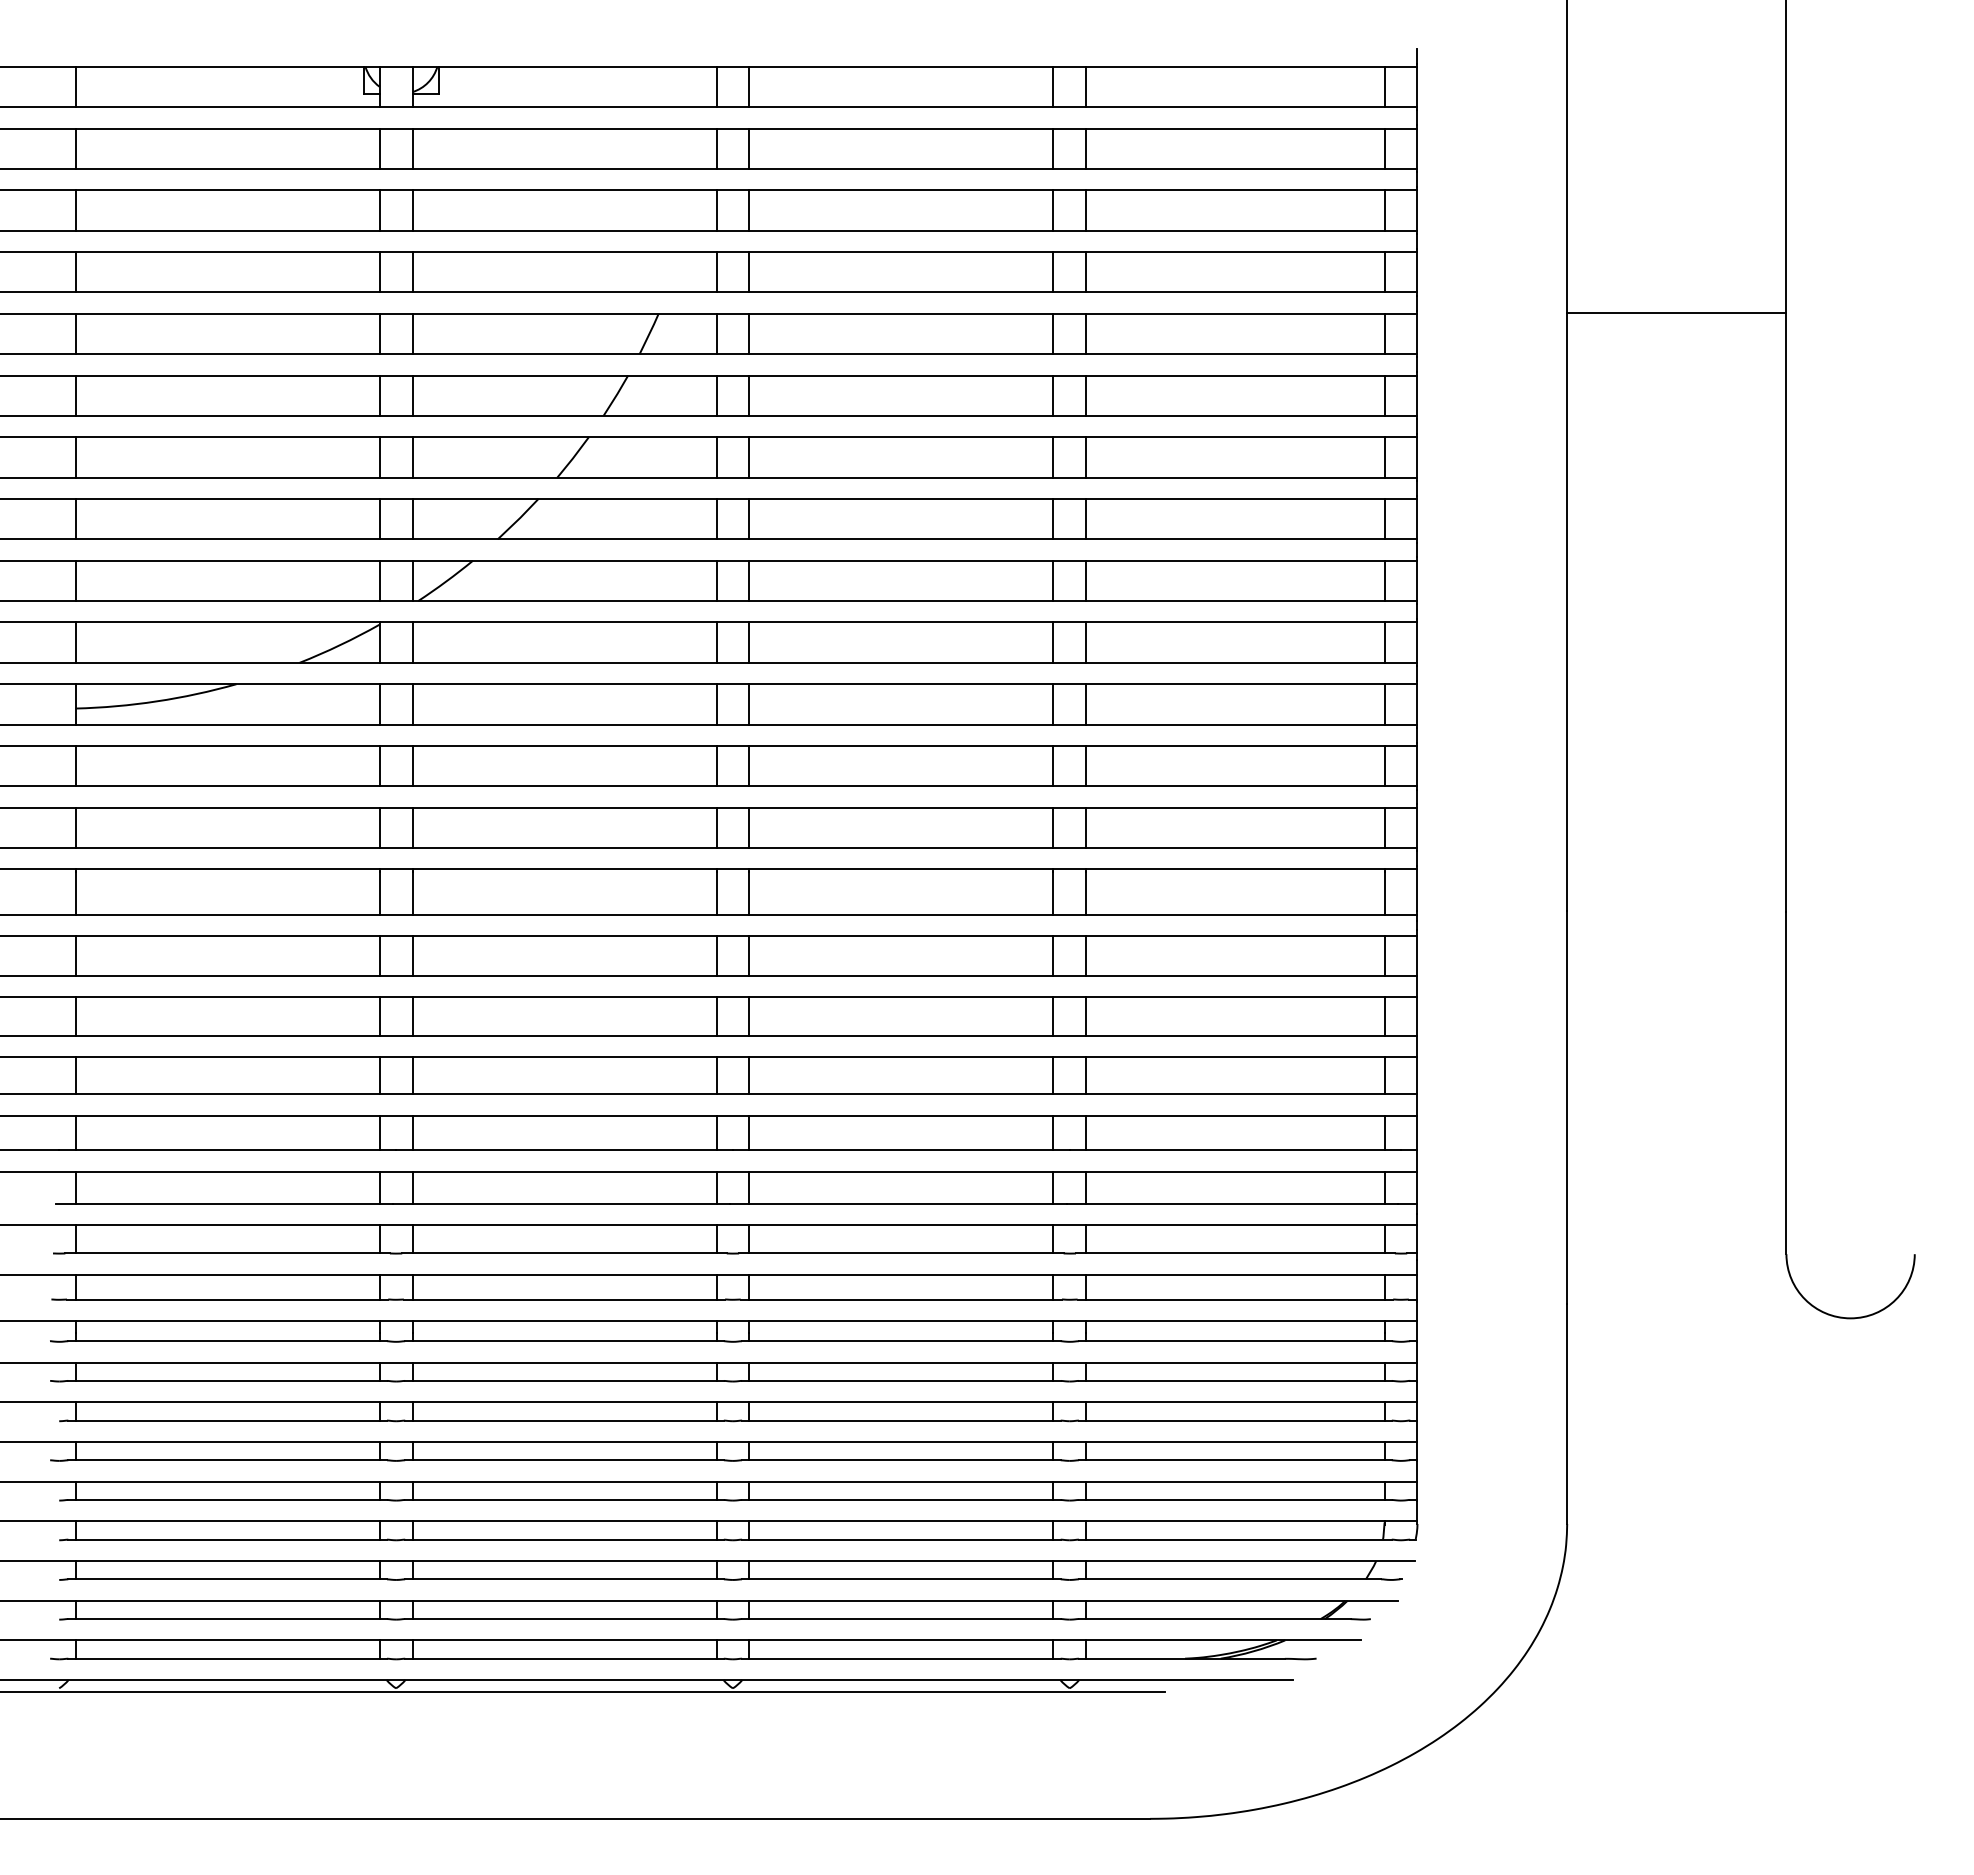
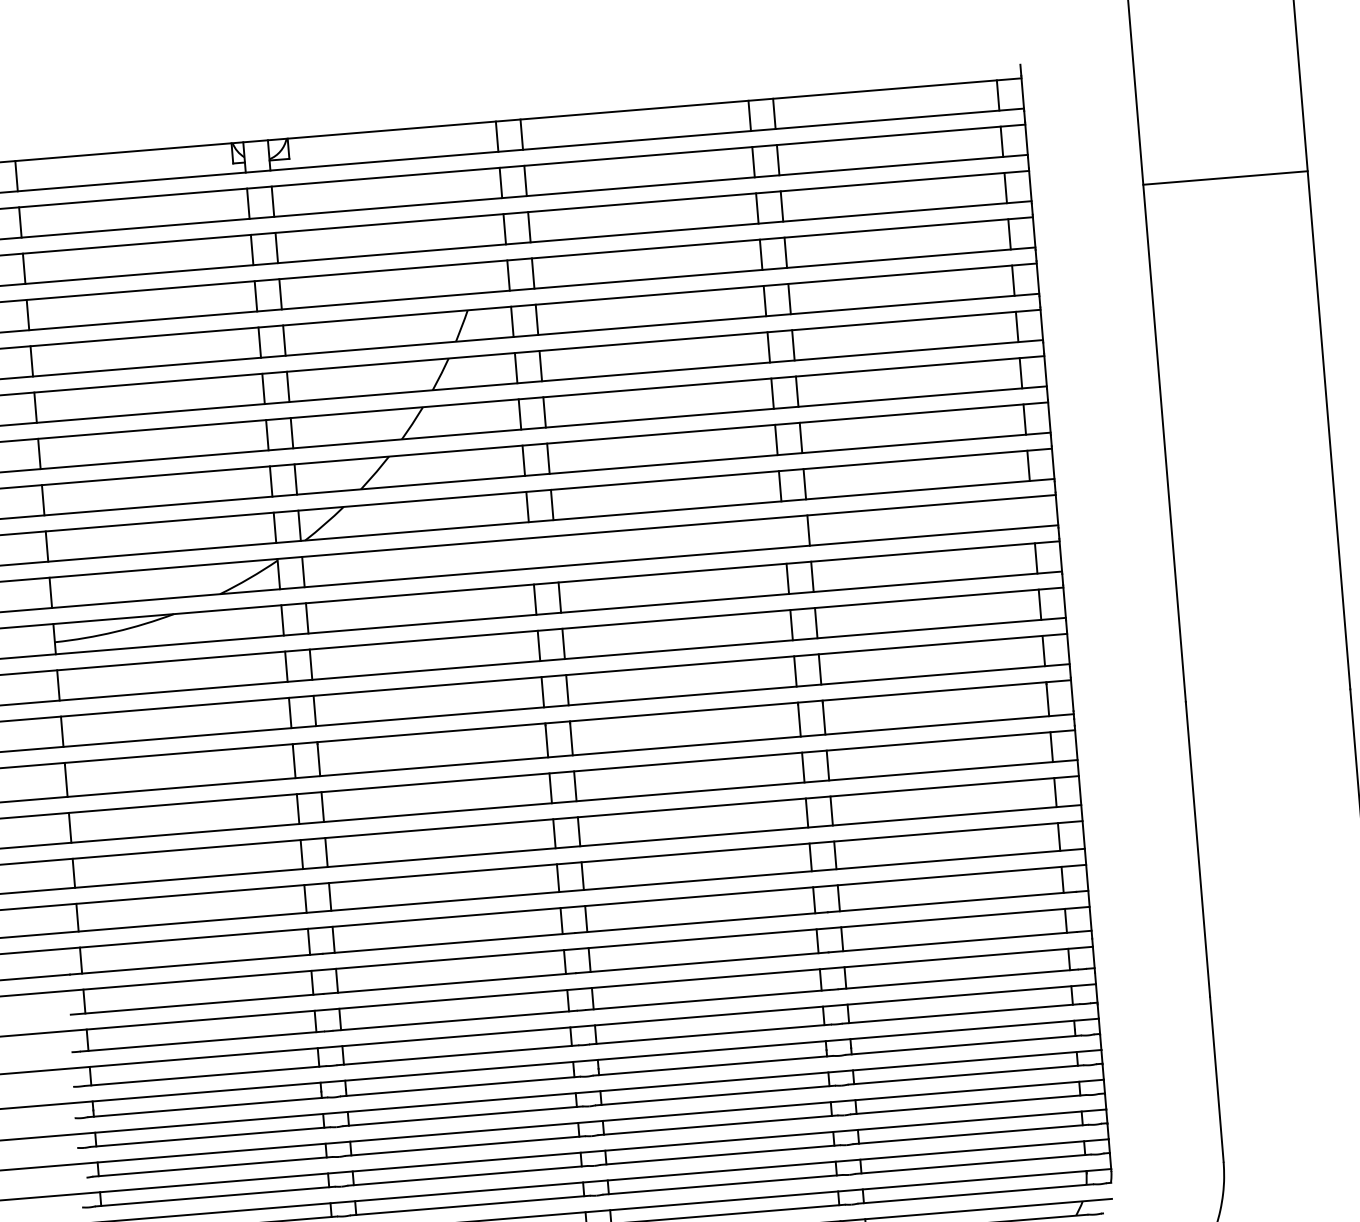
line: (1676, 313) -> (1225, 178), moved
line: (716, 642) -> (531, 553), removed
line: (749, 642) -> (556, 551), removed
line: (1053, 642) -> (784, 532), removed
line: (1384, 642) -> (1032, 512), removed

